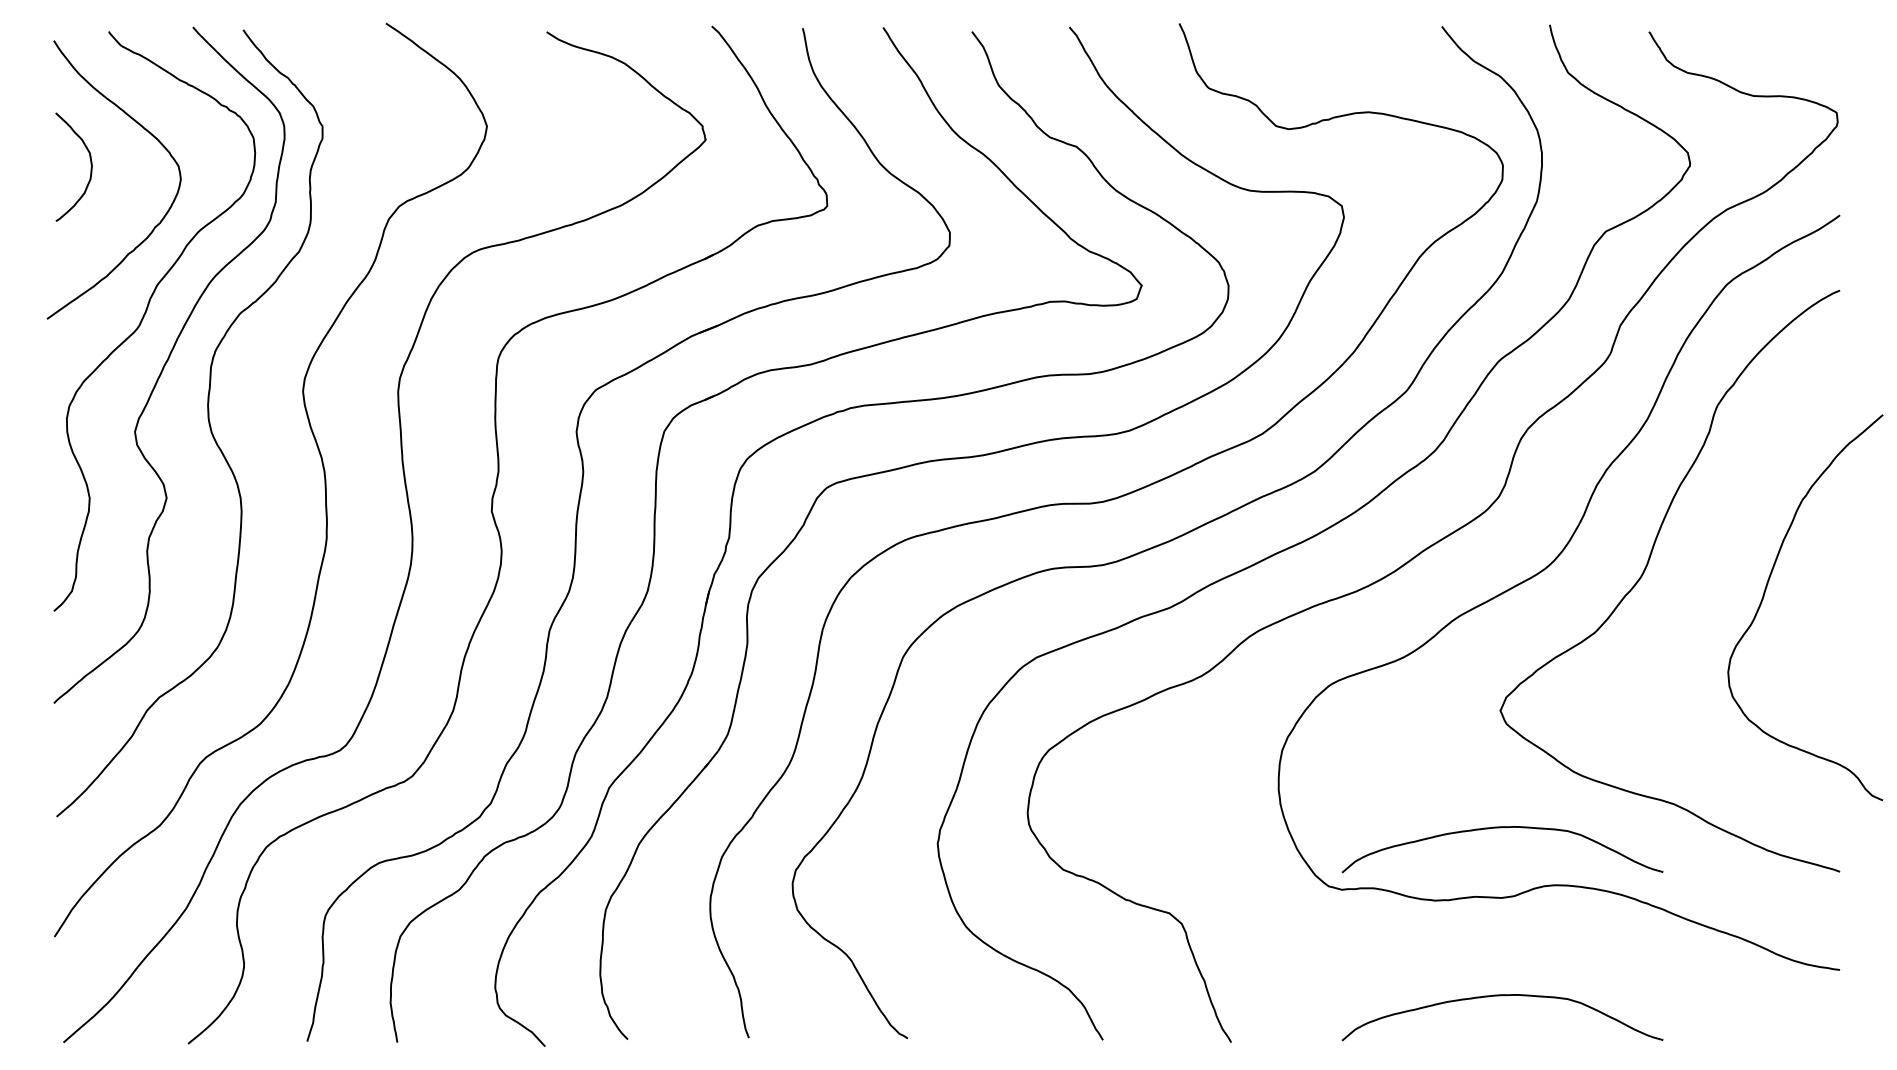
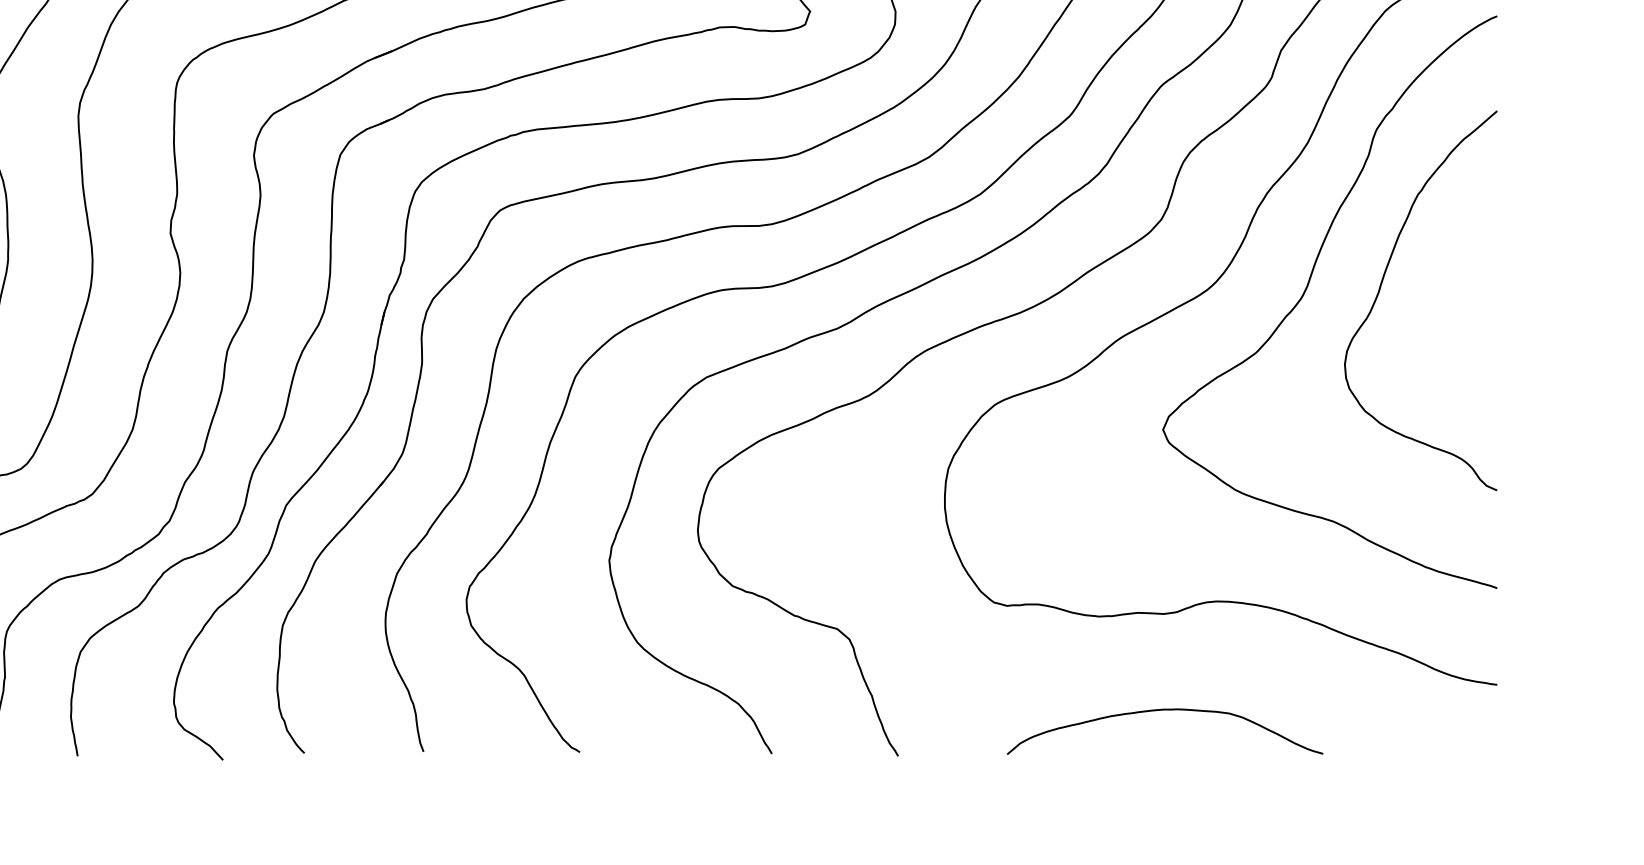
curve: (1765, 593) -> (1381, 286), moved
curve: (1501, 828) -> (1164, 545), removed

